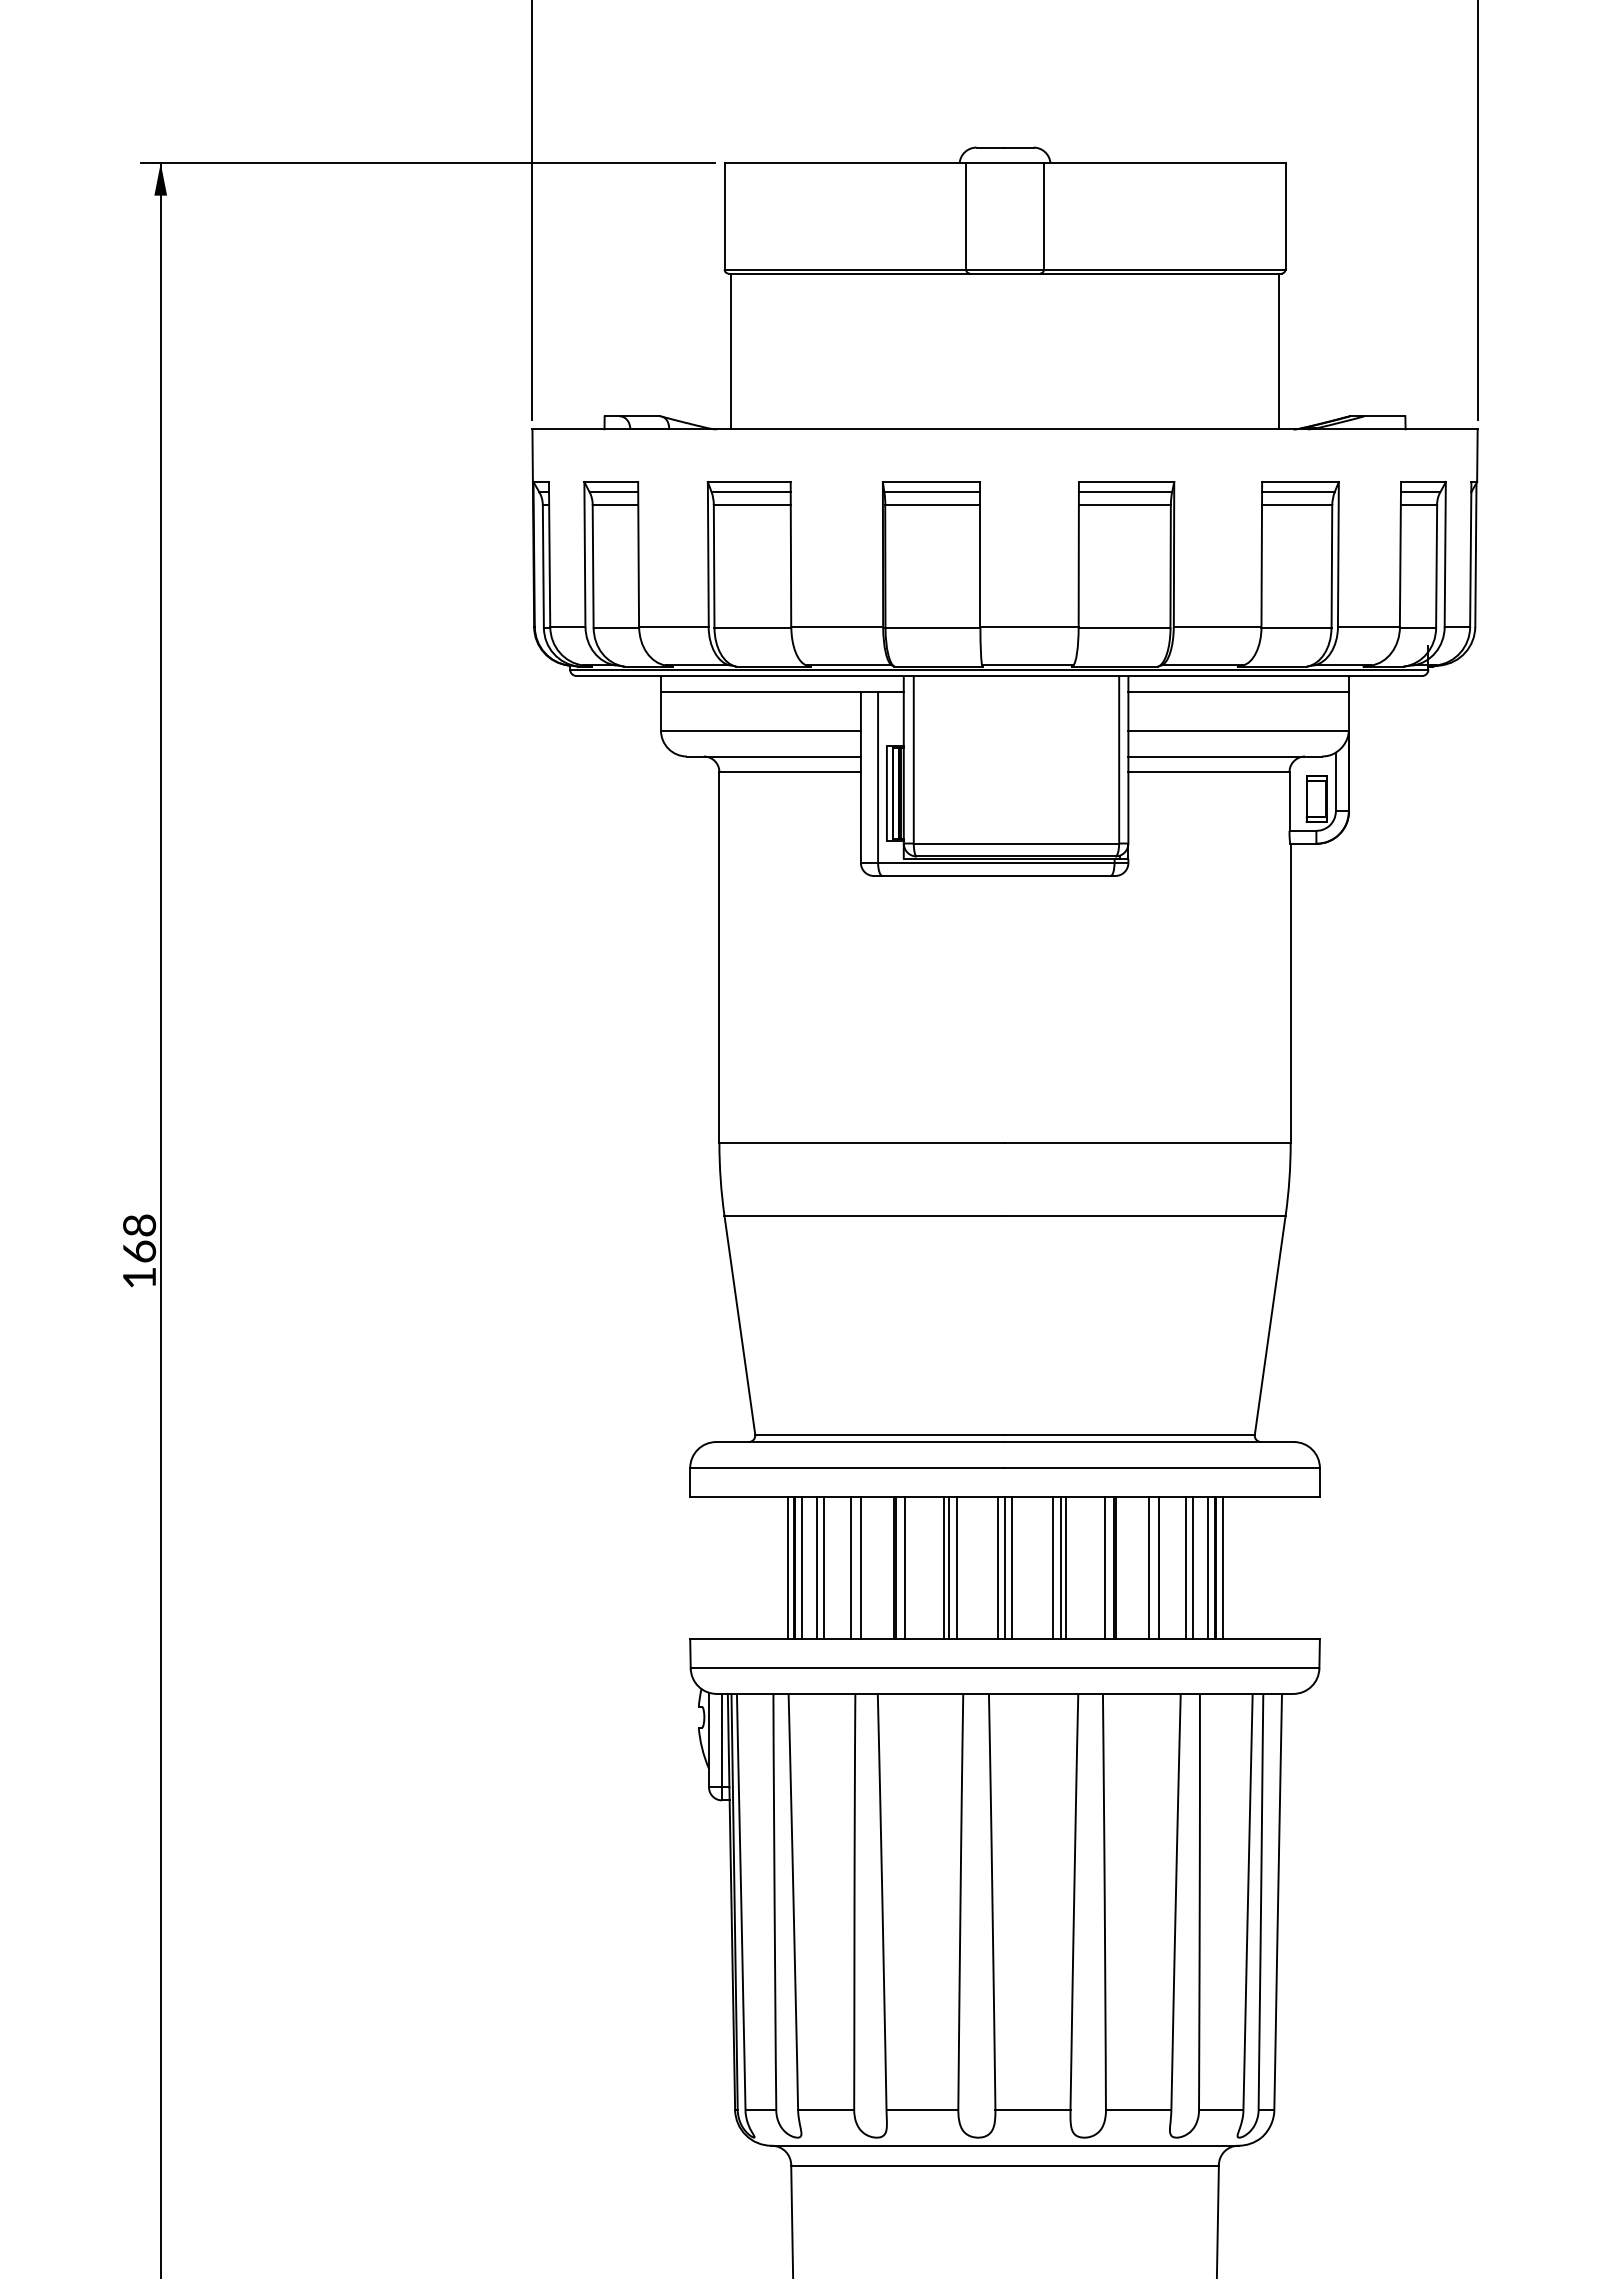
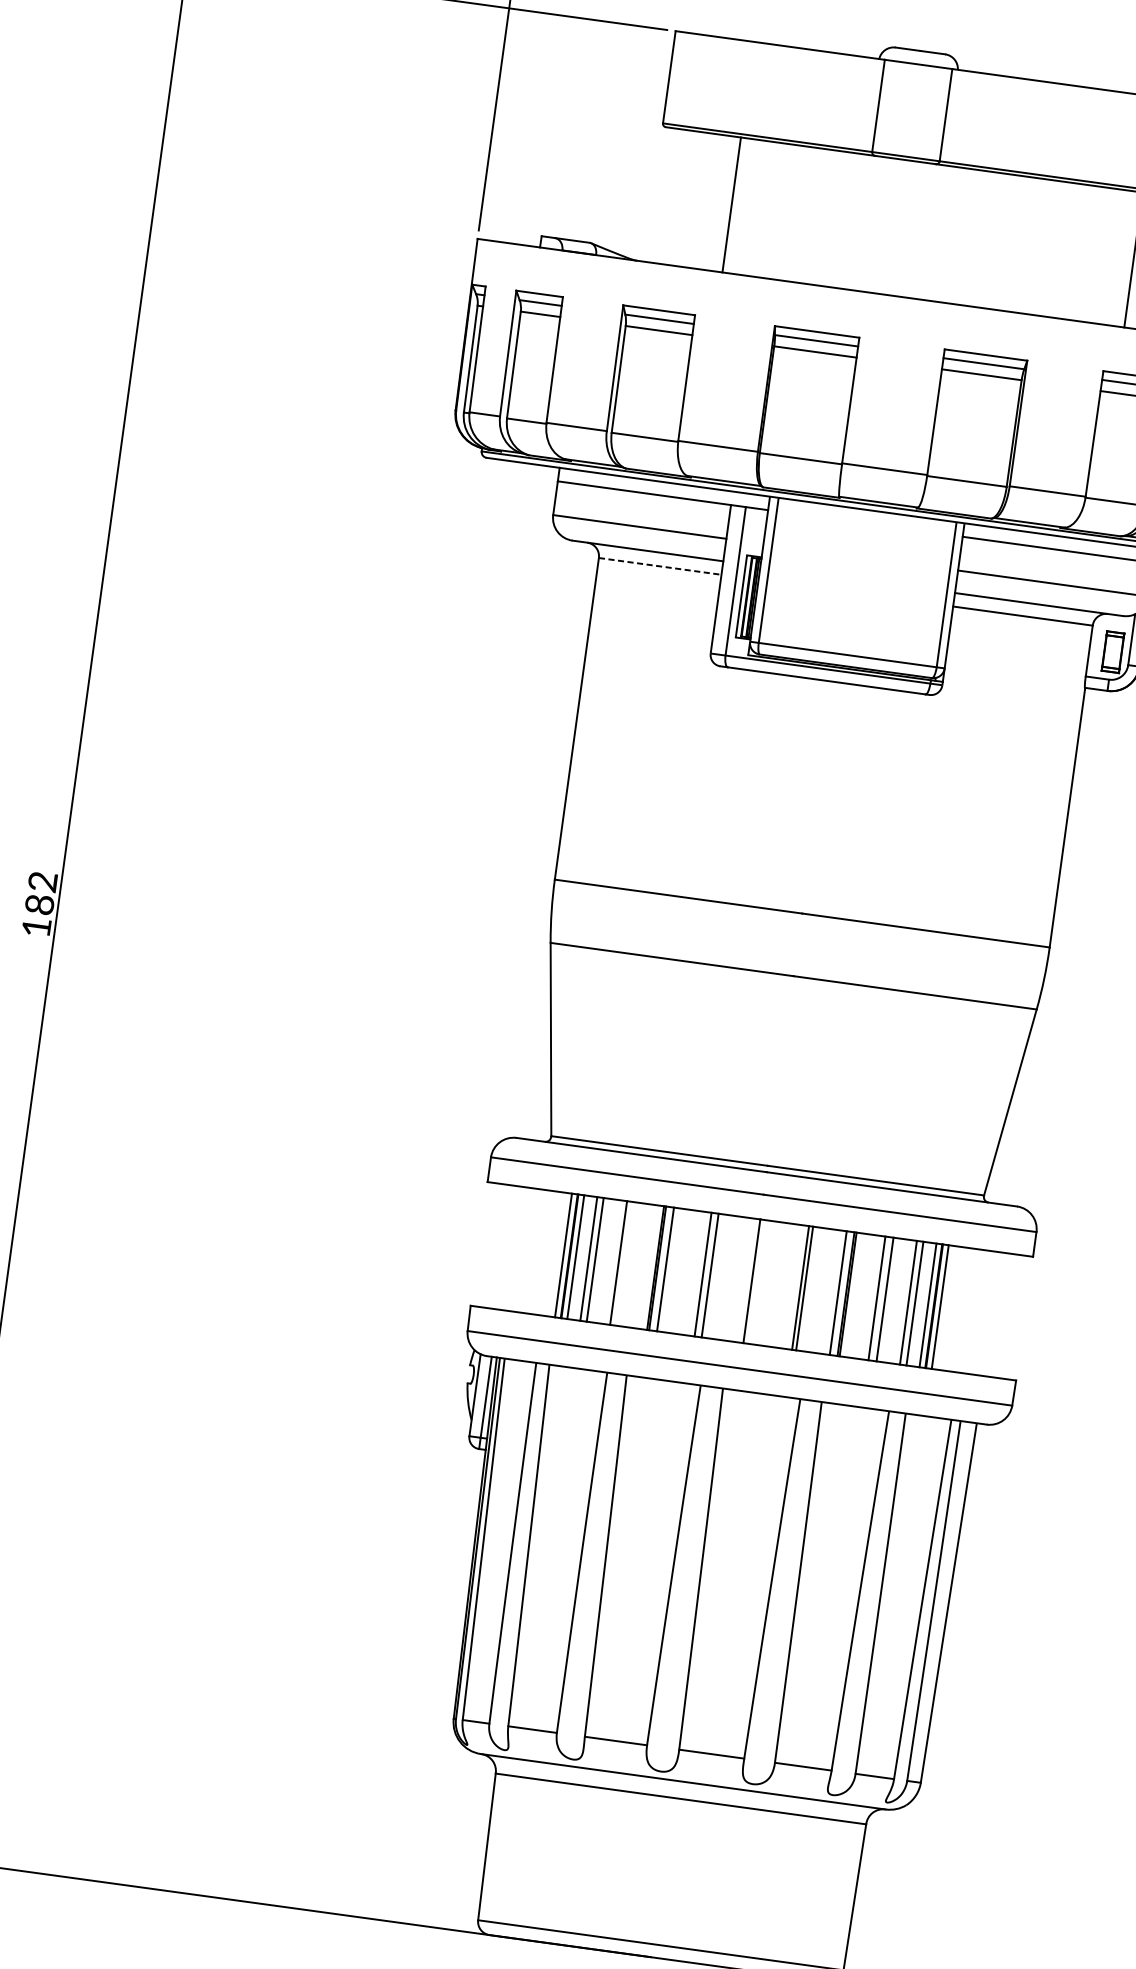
line: (731, 351) -> (732, 205), moved
line: (790, 772) -> (660, 566), solid -> dashed
text: (139, 1238) -> (41, 893), 168 -> 182
line: (860, 1567) -> (626, 1263), removed
line: (944, 1567) -> (699, 1273), removed
line: (998, 1567) -> (746, 1280), removed
line: (1011, 1567) -> (757, 1281), removed
line: (1053, 1567) -> (793, 1286), removed

